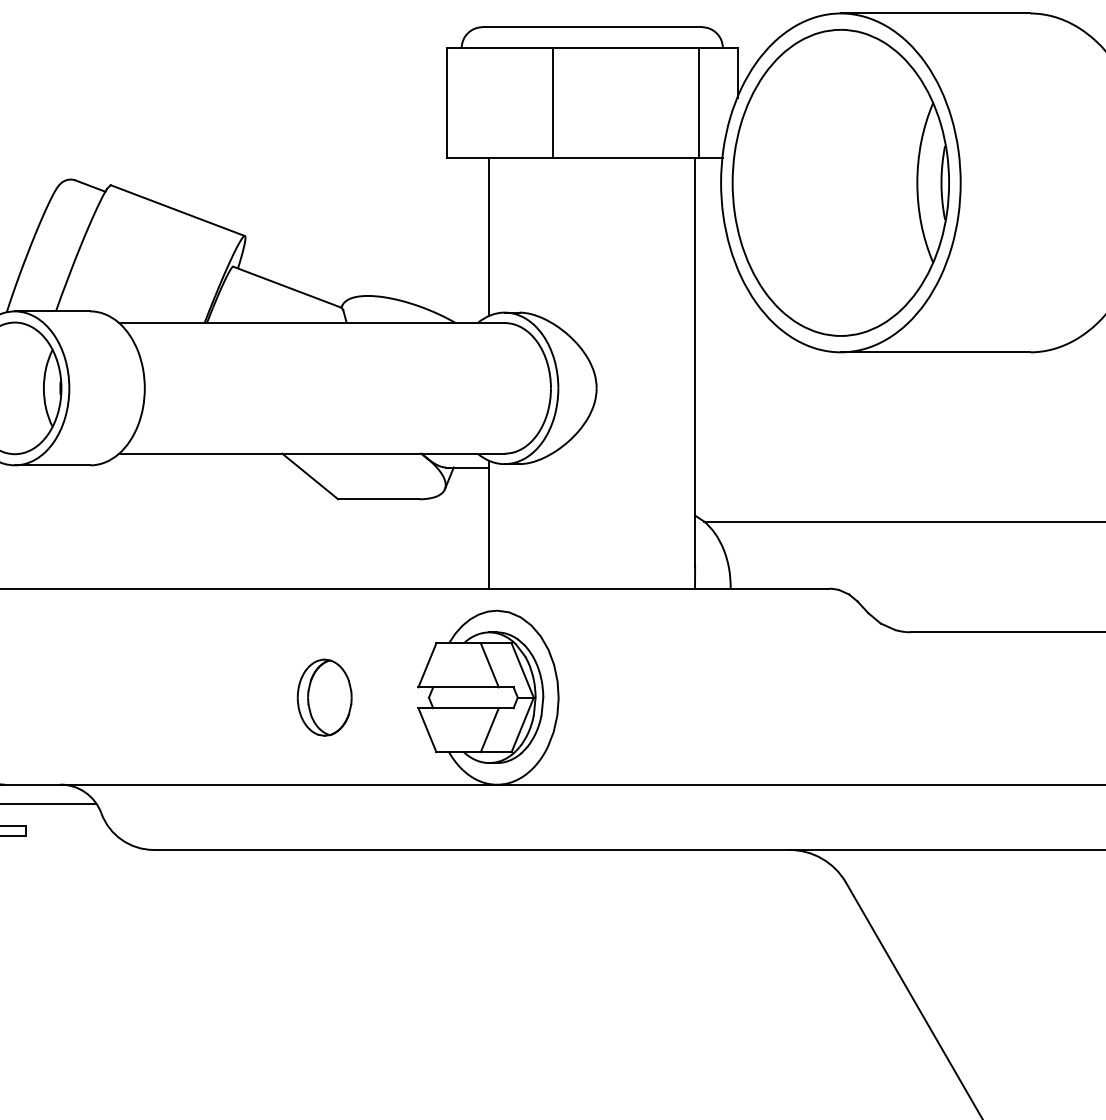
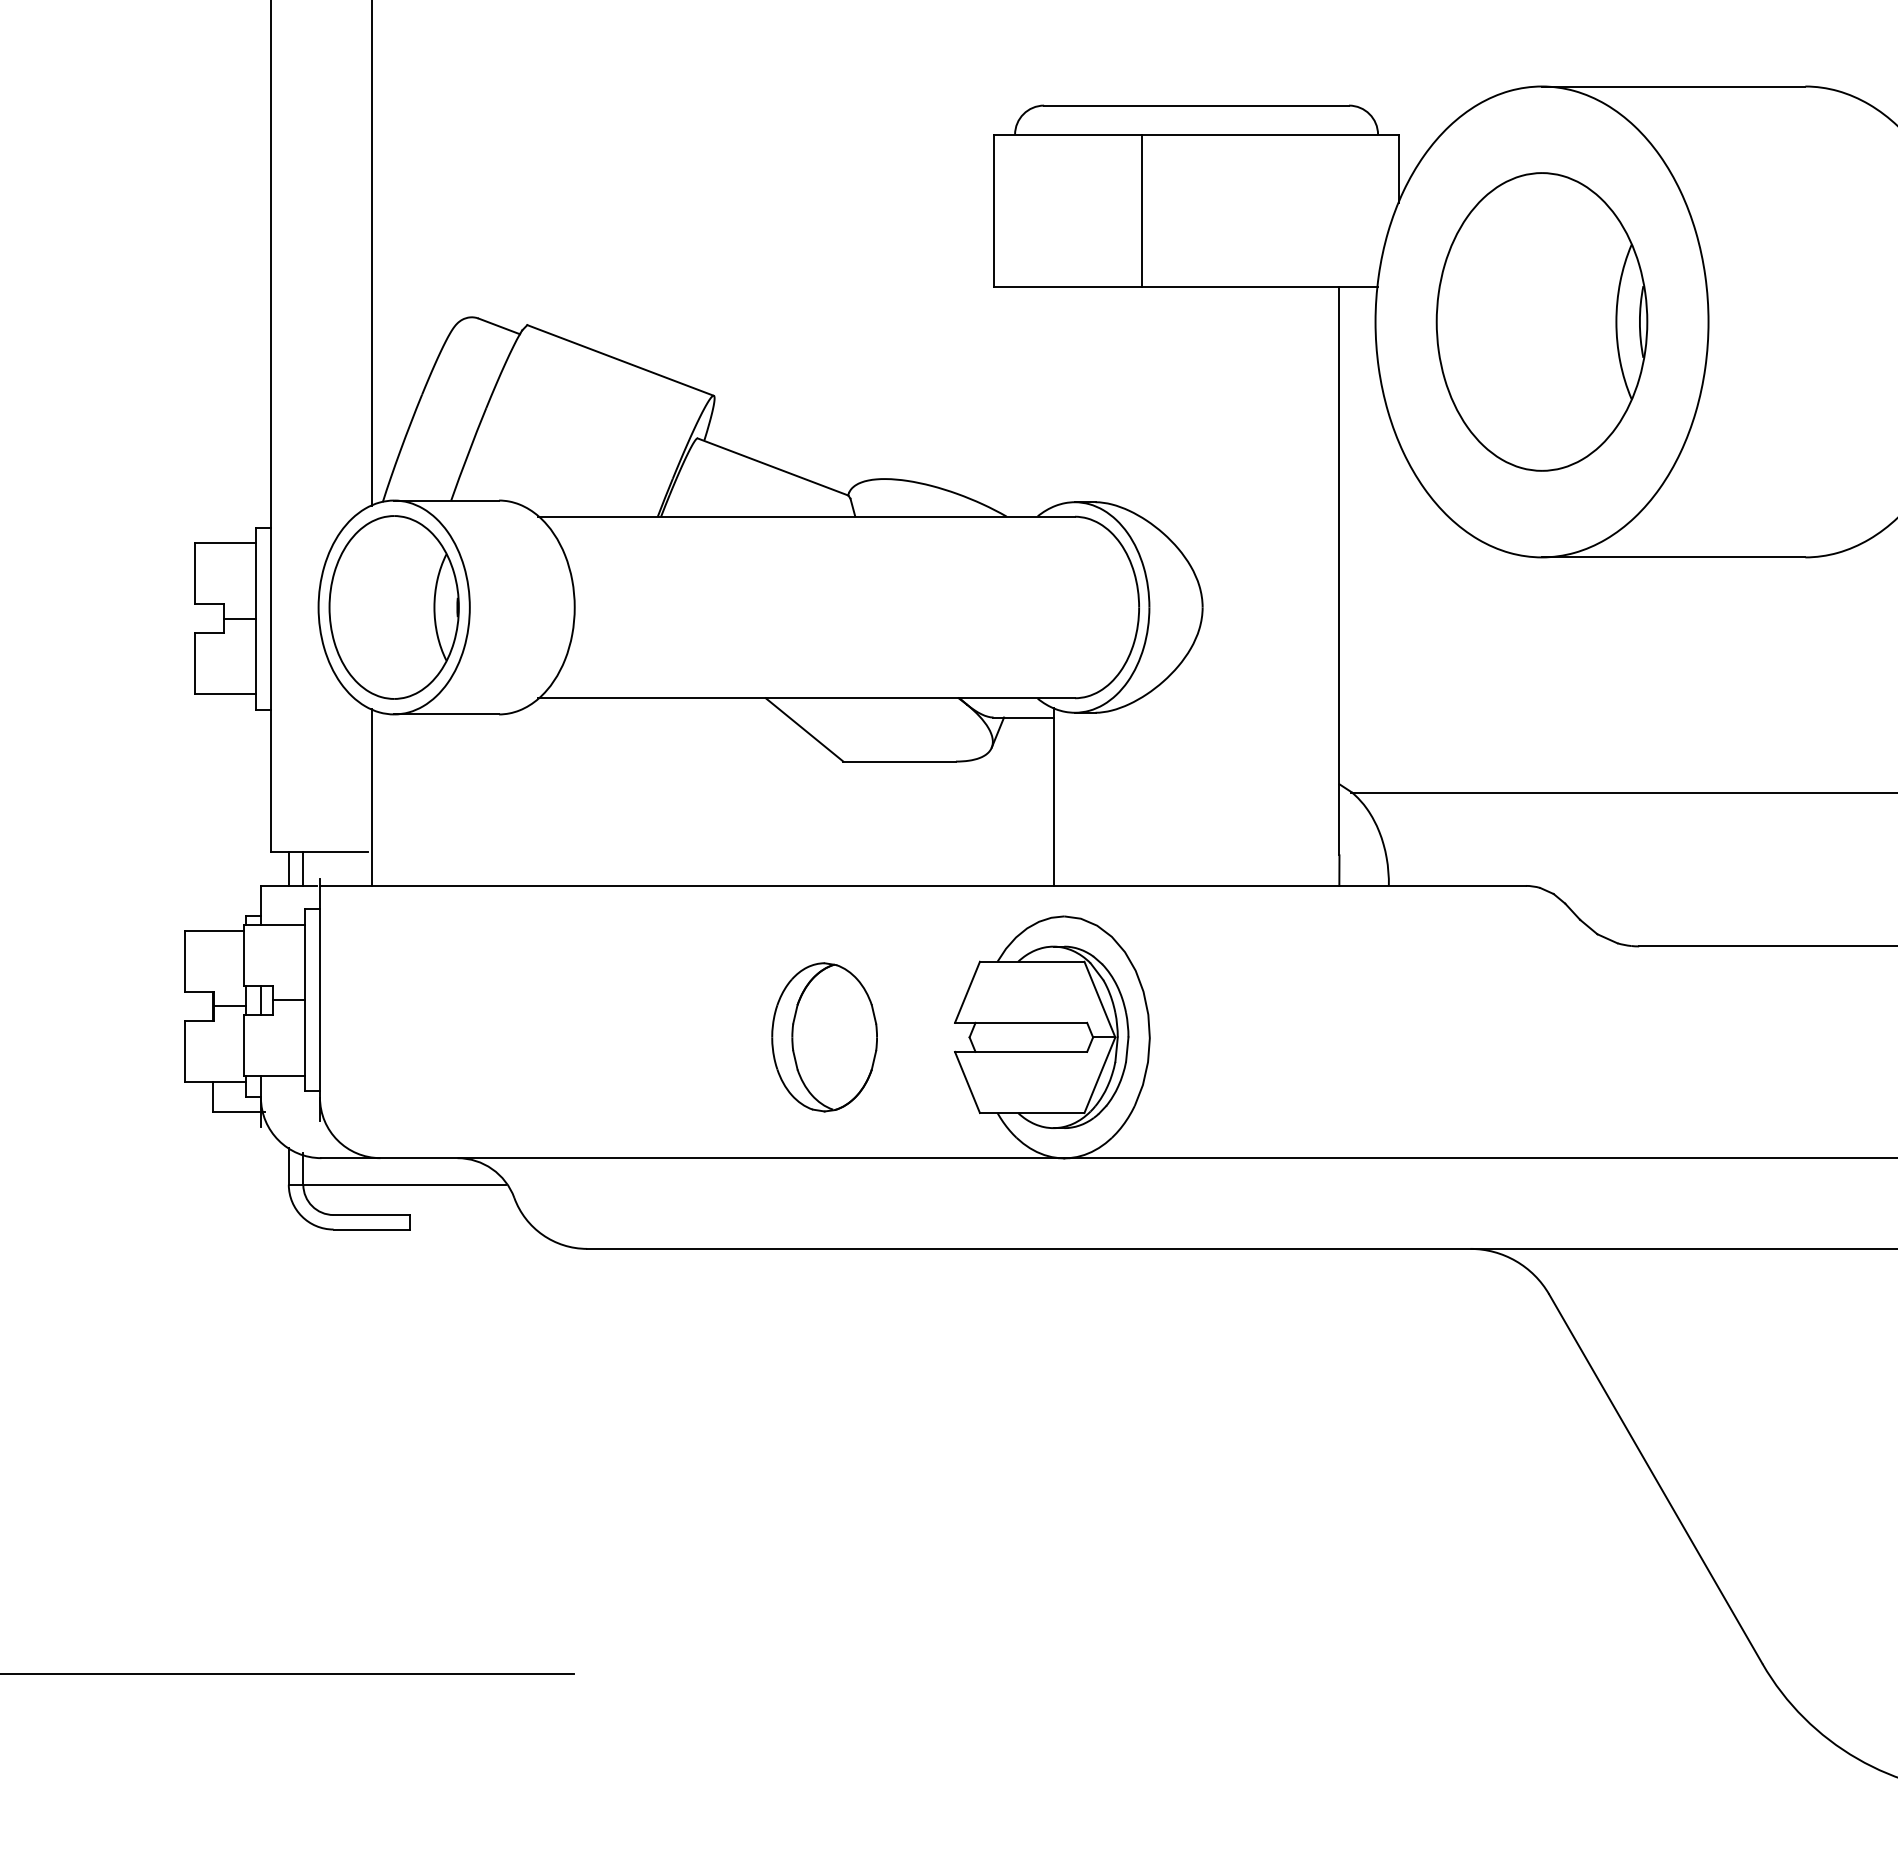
line: (698, 102) -> (1344, 210), removed
part: (840, 182) -> (1541, 321), size x0.7
line: (489, 237) -> (1053, 397), removed
line: (489, 664) -> (1053, 991), removed
part: (324, 697) -> (824, 1037), size x1.4
line: (489, 730) -> (1053, 1082), removed

